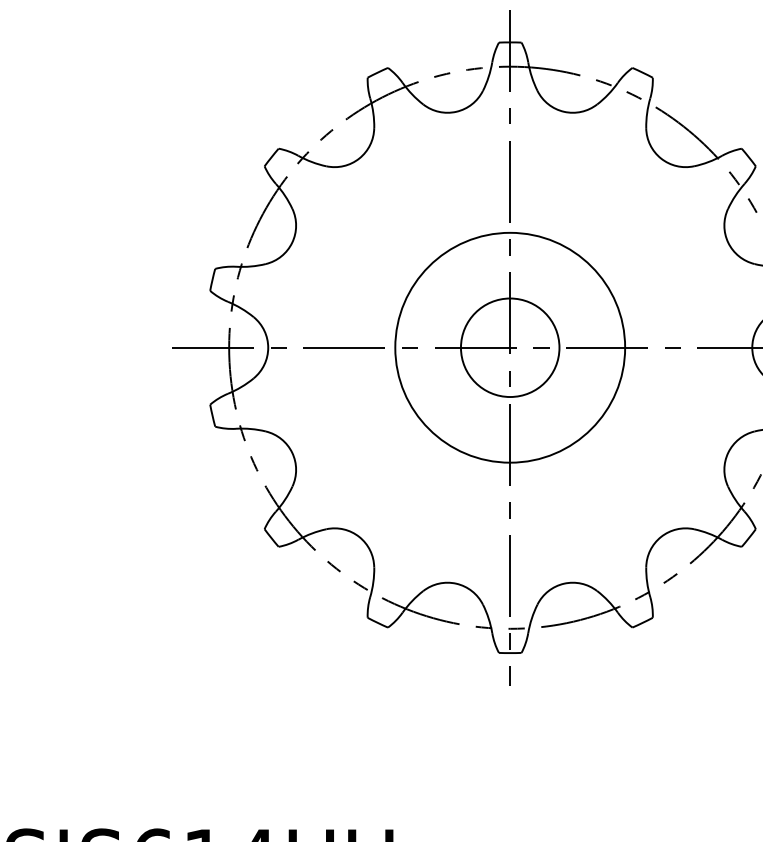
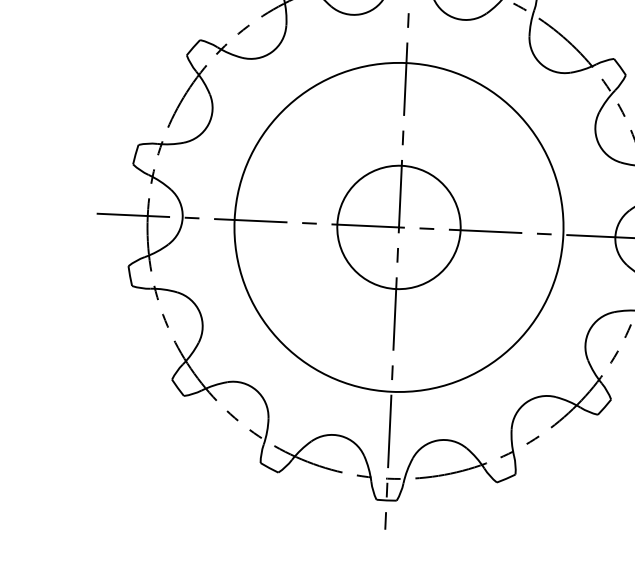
circle: (509, 347) -> (398, 227), size x1.4
circle: (510, 347) -> (399, 227), size x1.6

